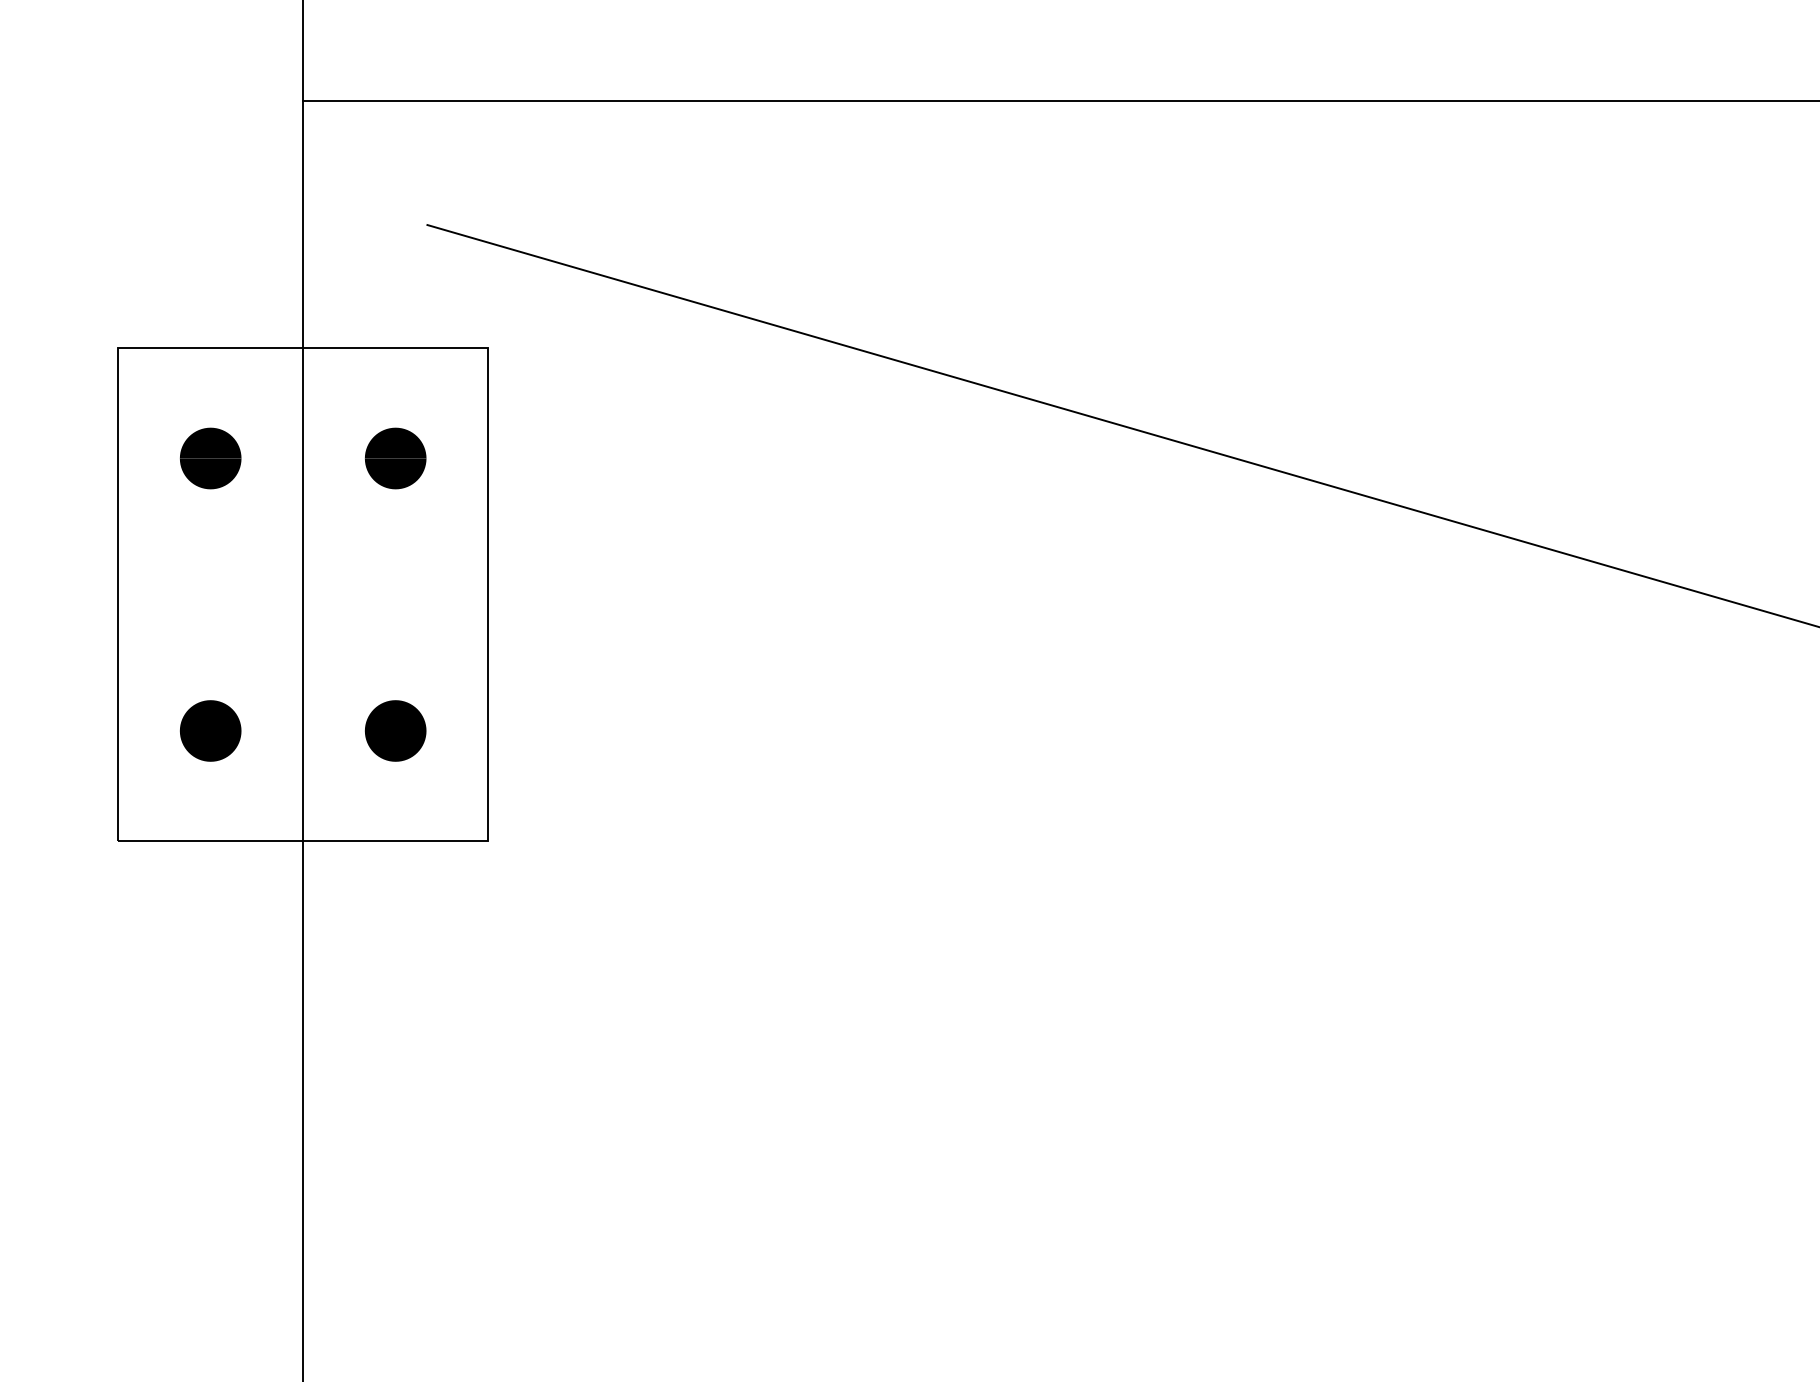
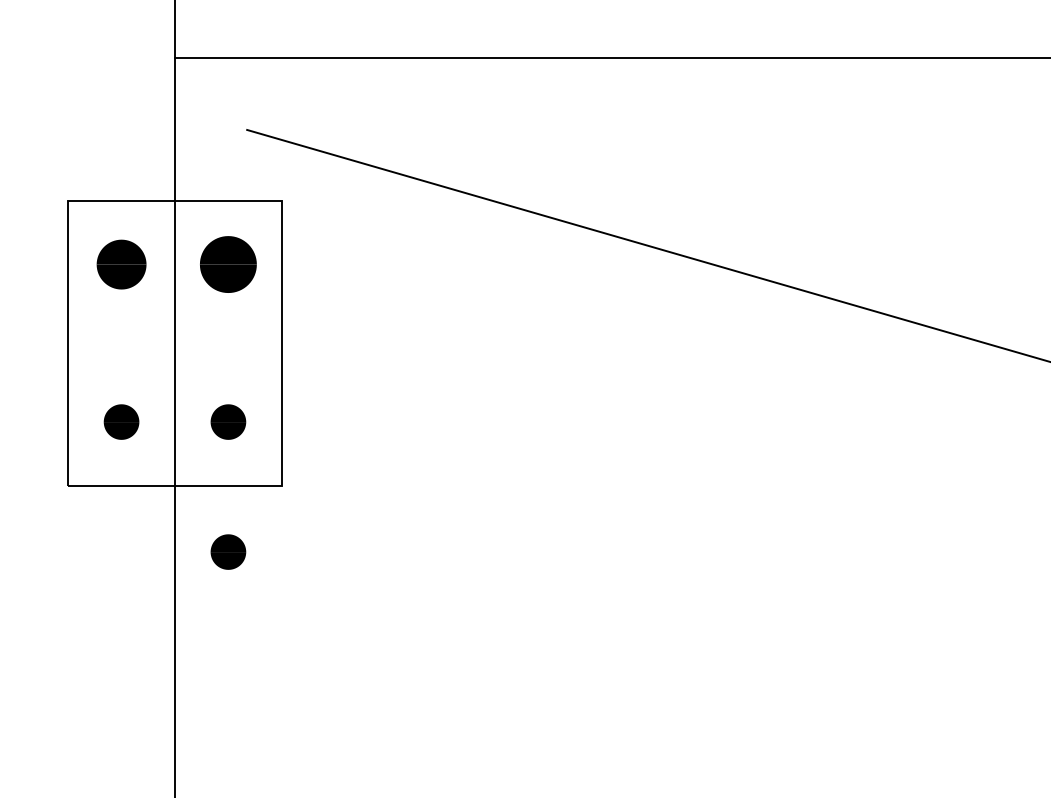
part: (210, 458) -> (121, 264), size x1.4
part: (395, 458) -> (228, 264), size x1.6
part: (395, 955) -> (228, 551), added

